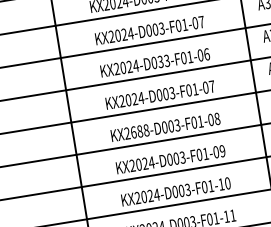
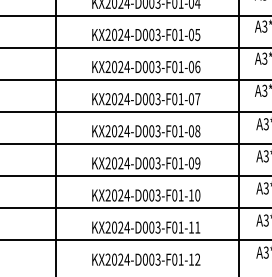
text: (201, 22) -> (197, 35), KX2024-D003-F01-07 -> KX2024-D003-F01-05
text: (160, 61) -> (151, 66), KX2024-D033-F01-06 -> KX2024-D003-F01-06
text: (139, 131) -> (120, 131), KX2688-D003-F01-08 -> KX2024-D003-F01-08

